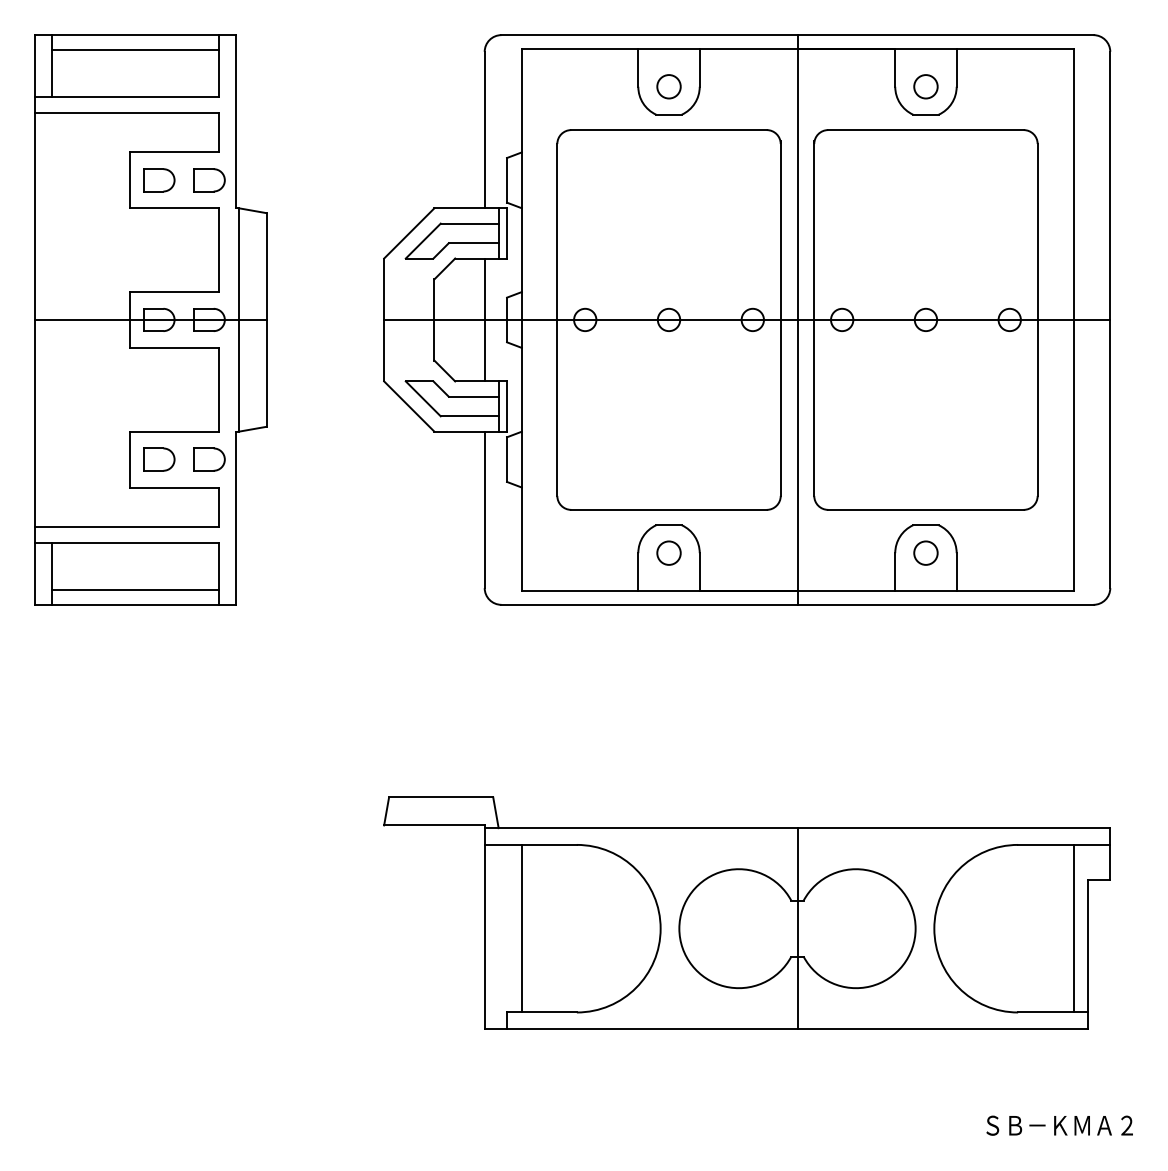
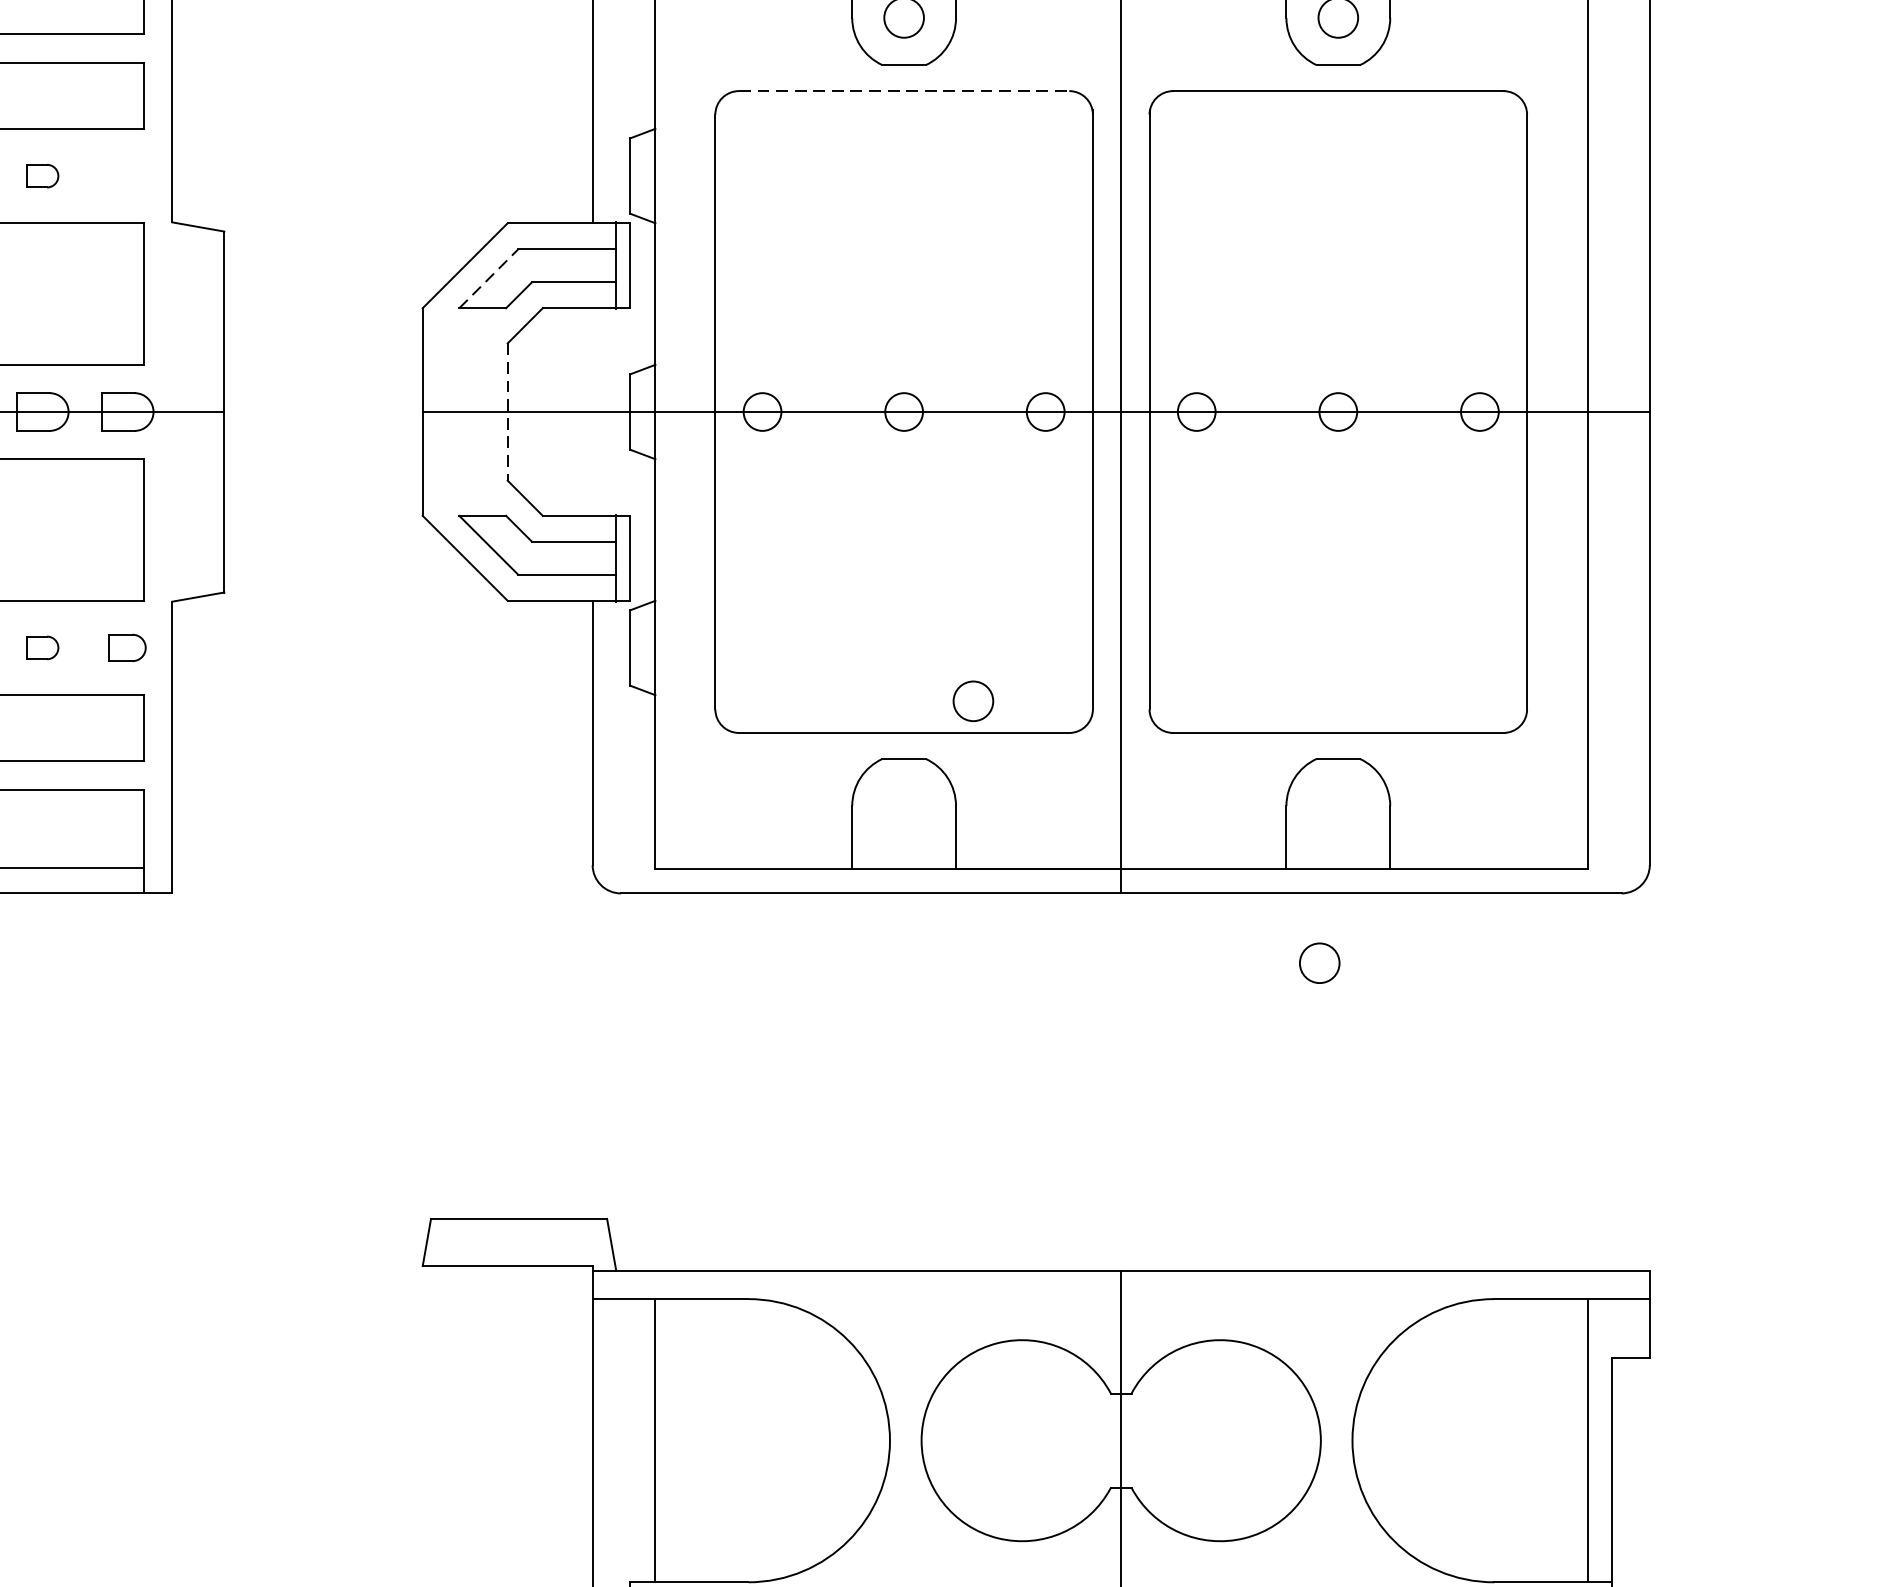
line: (669, 130) -> (904, 91), solid -> dashed
part: (159, 180) -> (43, 176), size x0.6
part: (209, 180) -> (127, 176), removed
line: (423, 241) -> (489, 279), solid -> dashed
line: (238, 319) -> (176, 411), removed
line: (434, 319) -> (507, 411), solid -> dashed
line: (484, 319) -> (592, 411), removed
part: (159, 459) -> (43, 647), size x0.6
part: (209, 459) -> (127, 647), size x0.7
circle: (668, 552) -> (972, 700), moved
circle: (925, 552) -> (1318, 962), moved

